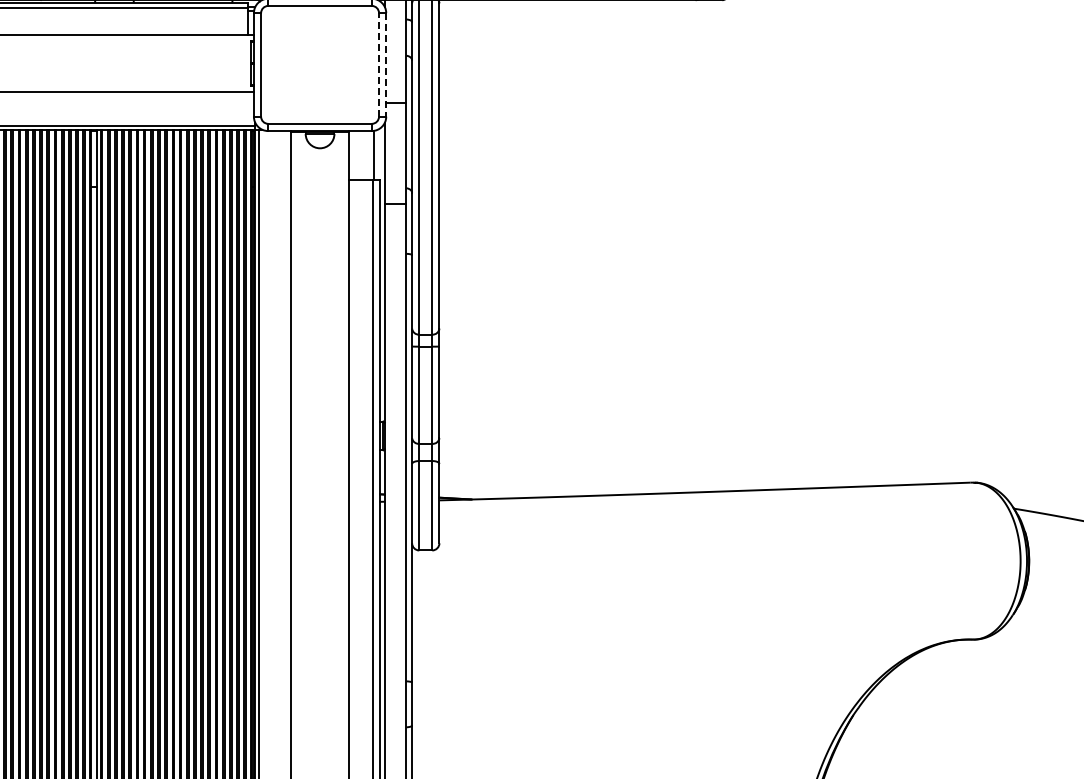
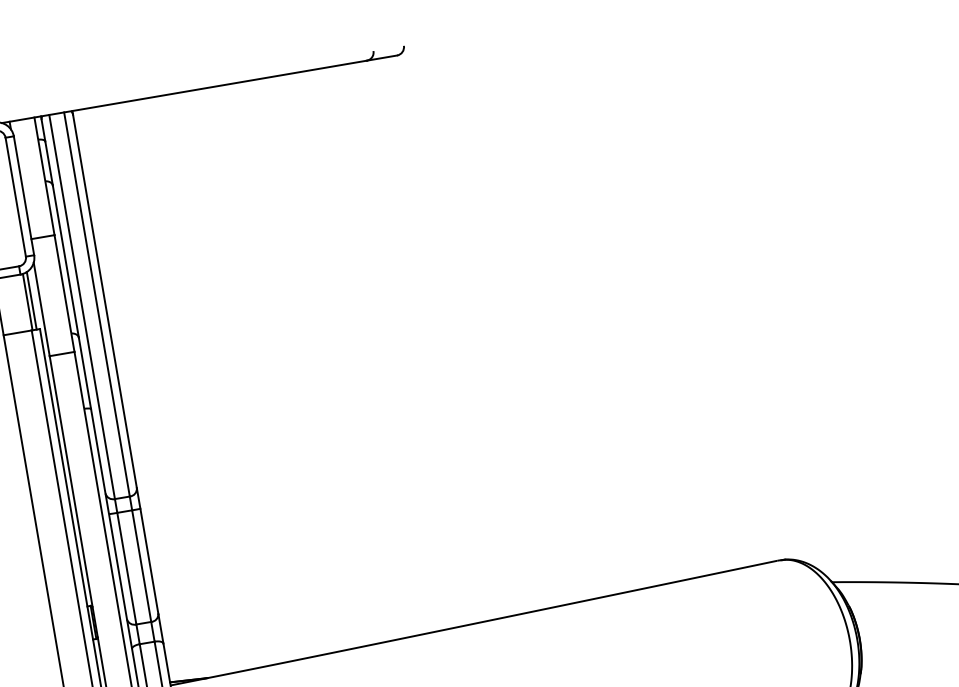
line: (379, 64) -> (16, 196), dashed -> solid
line: (386, 64) -> (24, 195), dashed -> solid
line: (377, 154) -> (31, 300), added

